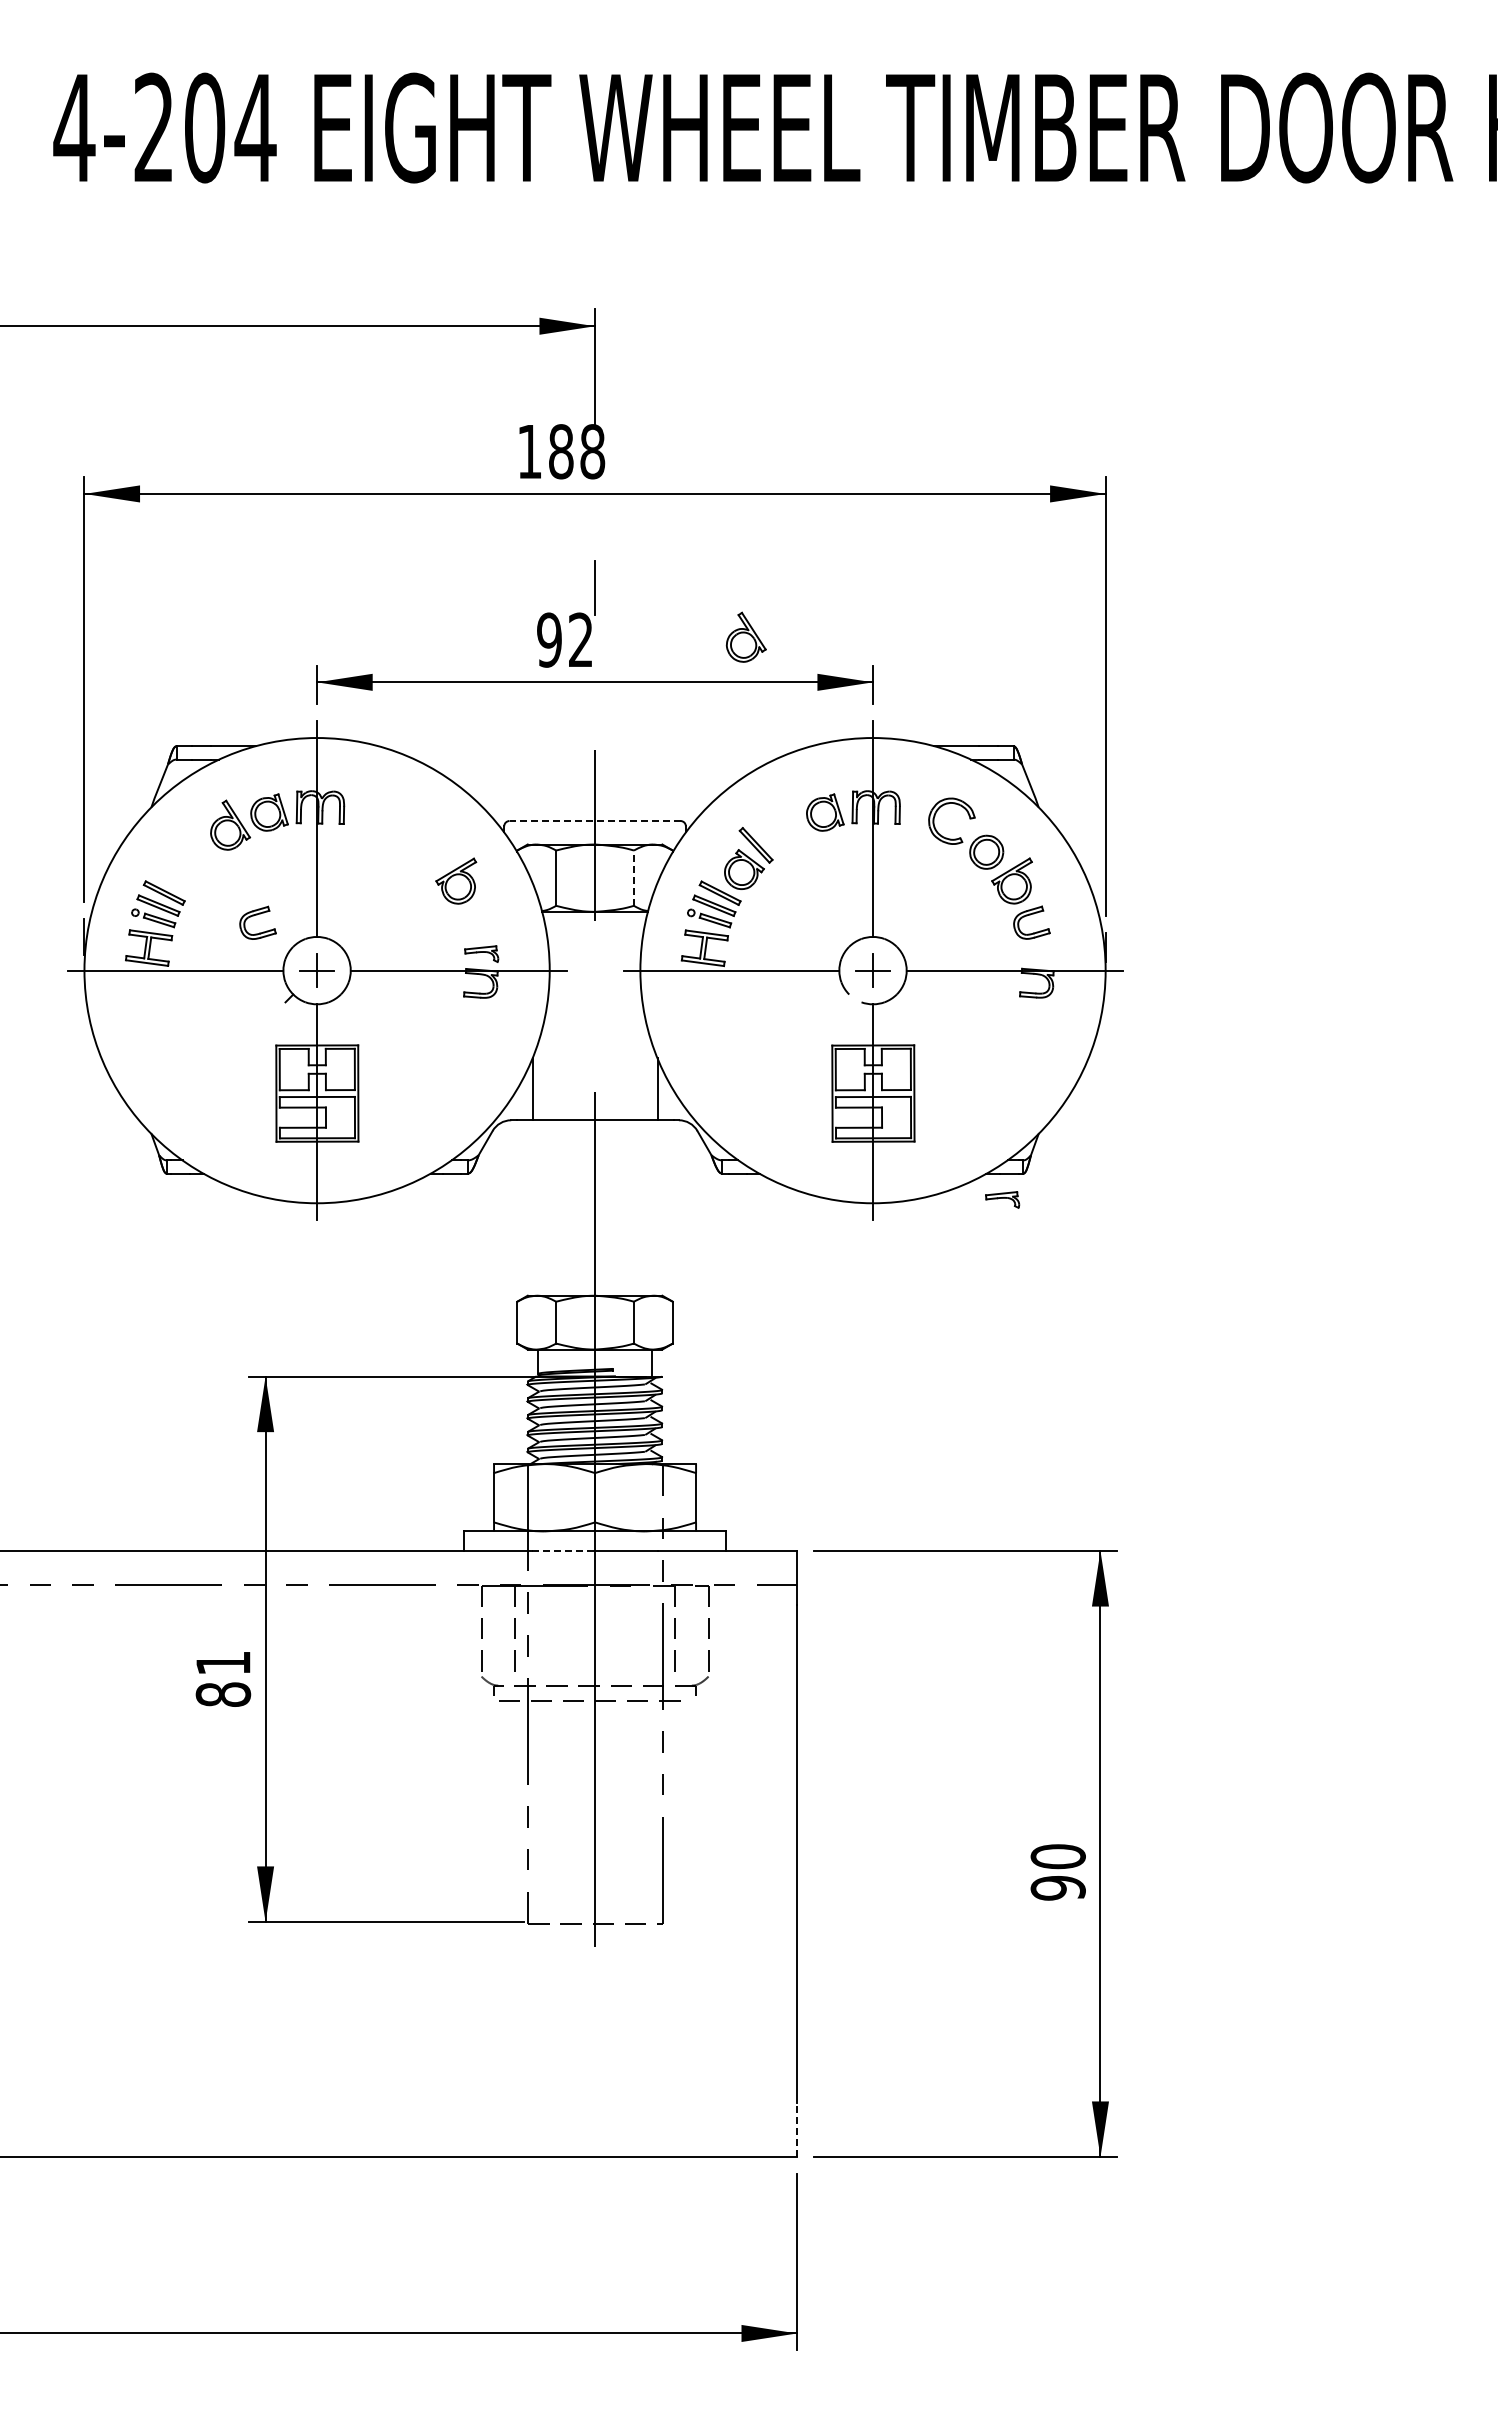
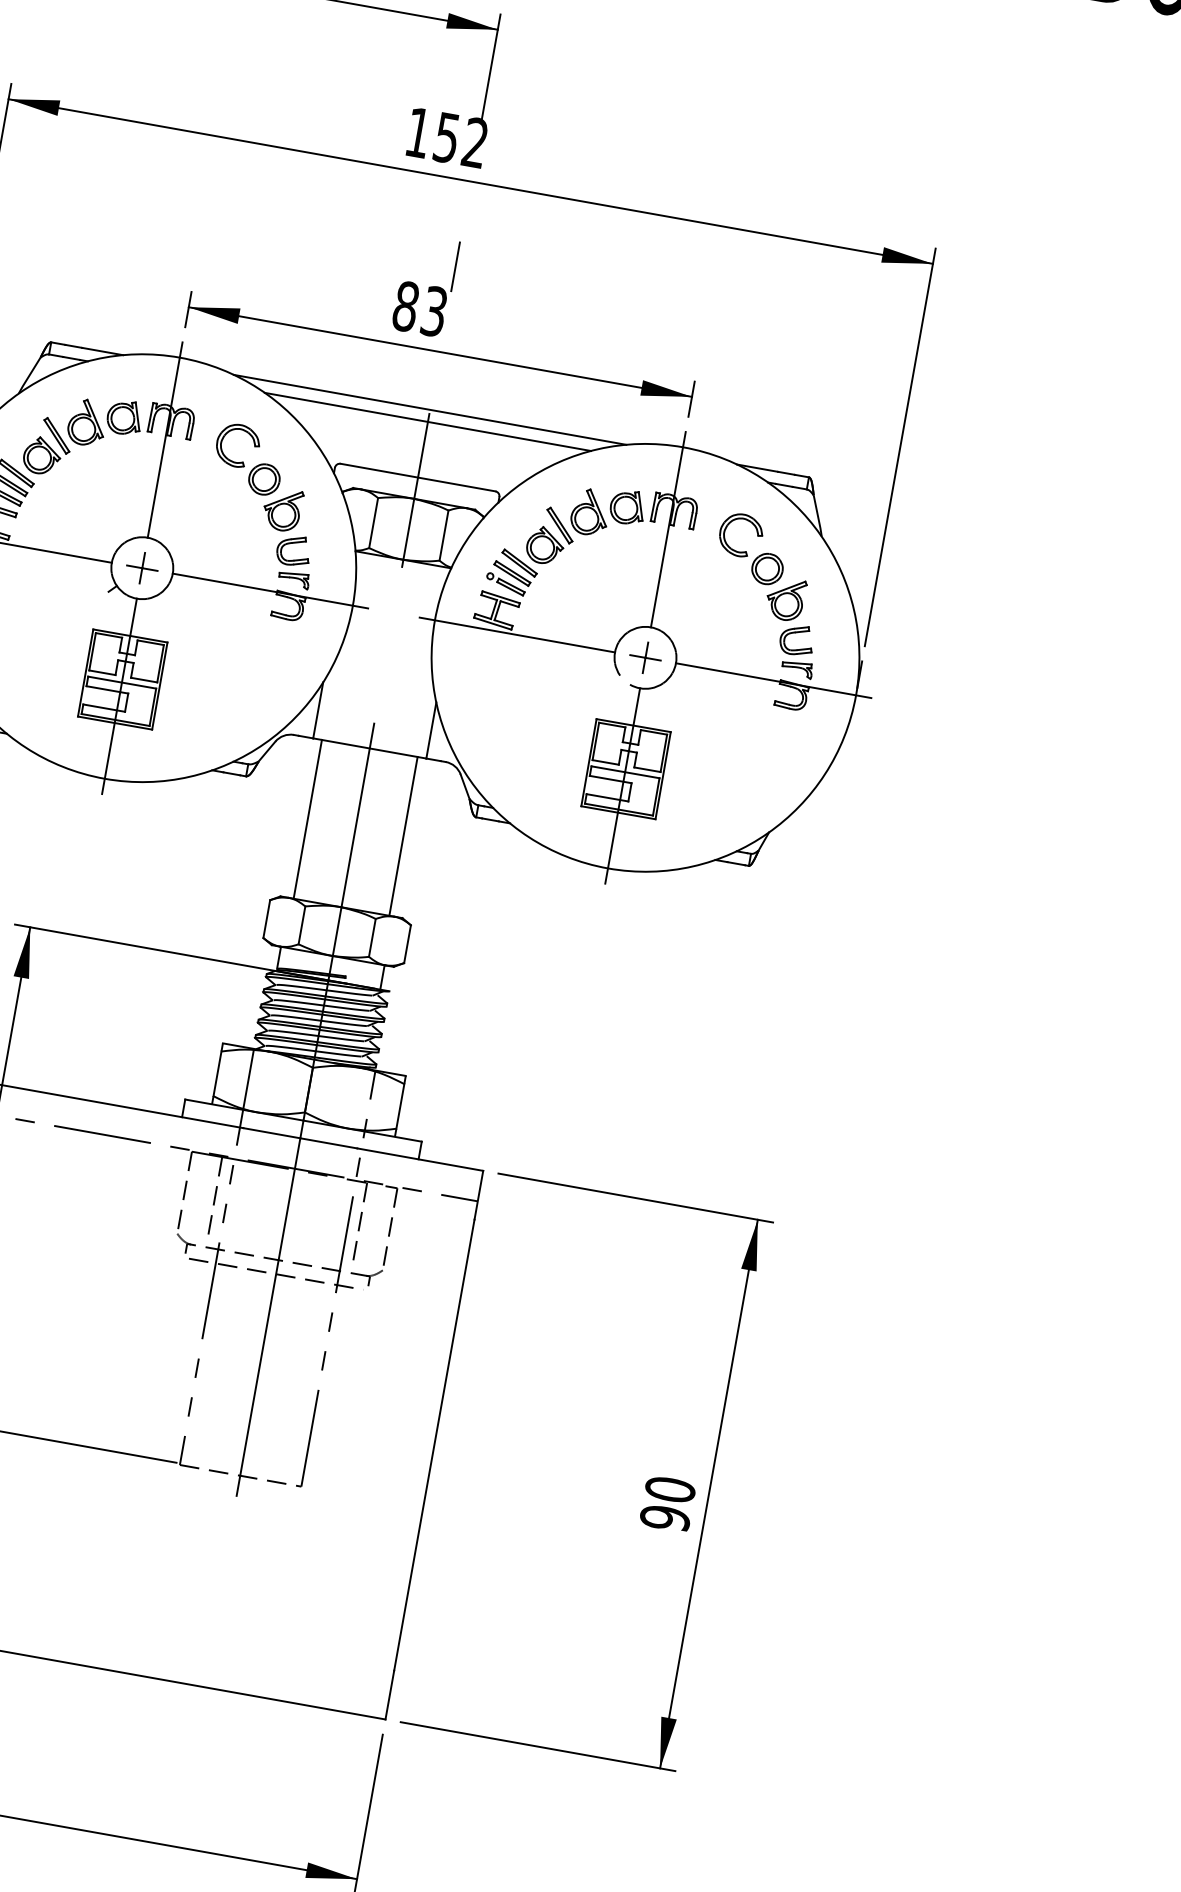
text: (577, 451) -> (461, 140), 188 -> 152
part: (745, 636) -> (589, 511), moved
text: (564, 639) -> (419, 308), 92 -> 83
line: (594, 746) -> (429, 410), added
line: (594, 759) -> (427, 421), added
line: (595, 821) -> (418, 478), dashed -> solid
part: (405, 837) -> (243, 461), added
part: (192, 857) -> (47, 445), added
line: (633, 878) -> (443, 535), dashed -> solid
part: (257, 915) -> (294, 543), moved
part: (1002, 1199) -> (797, 668), moved
line: (542, 1207) -> (308, 818), added
line: (647, 1207) -> (403, 835), added
line: (564, 1550) -> (272, 1132), dashed -> solid
line: (797, 2130) -> (390, 1695), dashed -> solid

